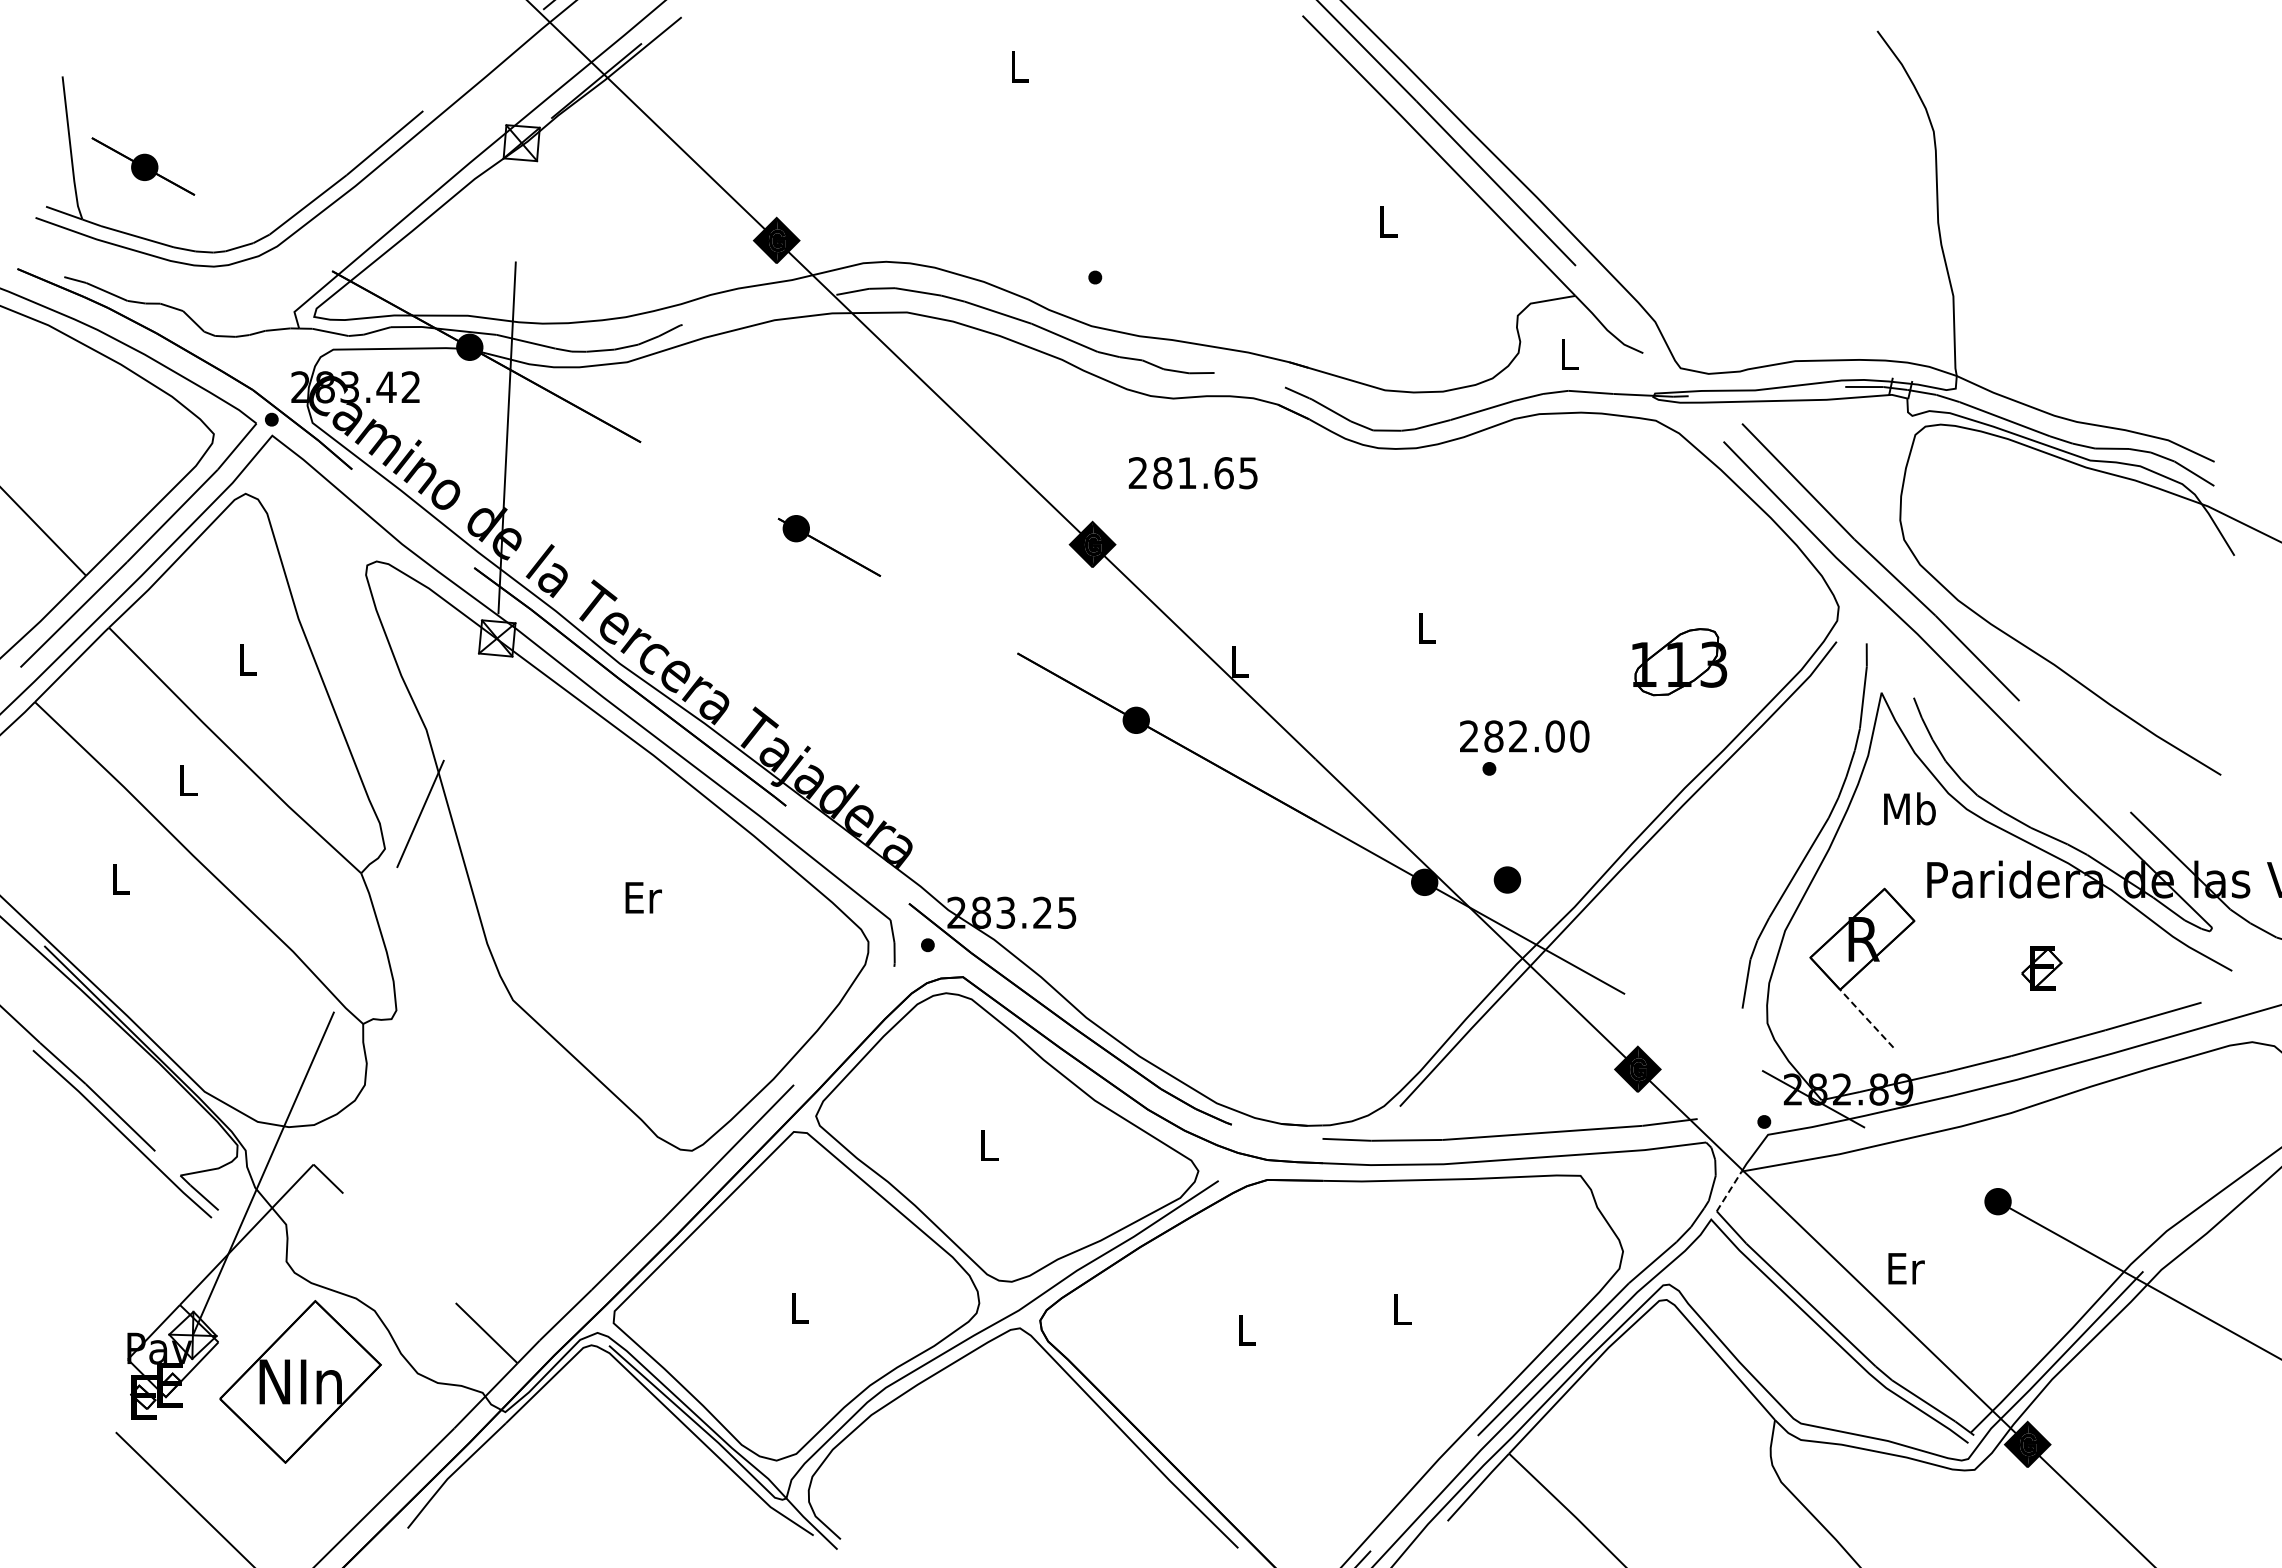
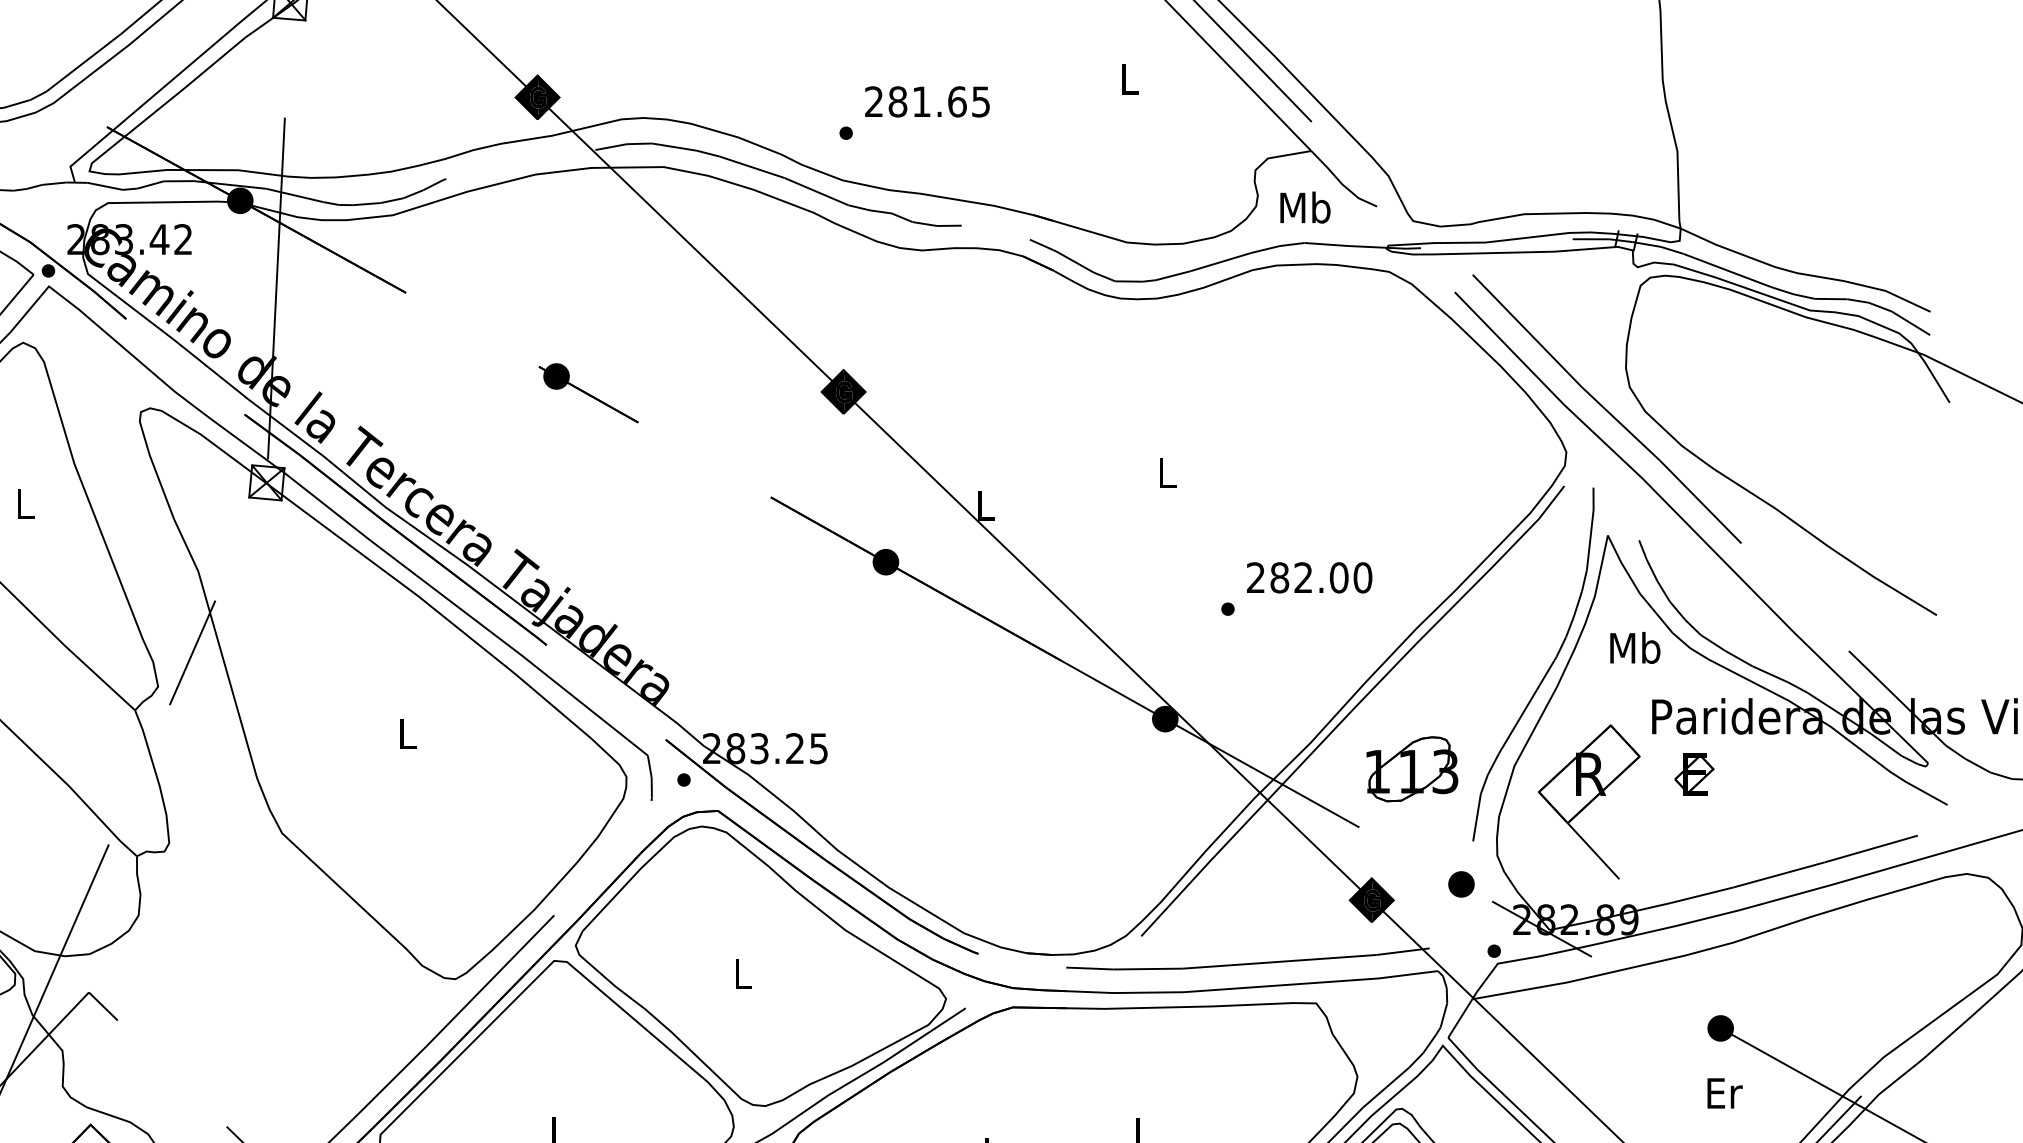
text: (1569, 353) -> (1305, 206), L -> Mb
text: (1192, 473) -> (926, 102), moved
part: (1679, 662) -> (1412, 769), moved
text: (1524, 736) -> (1309, 577), moved
part: (1507, 879) -> (1461, 883), moved
text: (643, 897) -> (408, 733), Er -> L
part: (2041, 968) -> (1694, 774), moved
line: (1866, 1018) -> (1593, 850), dashed -> solid
line: (1729, 1191) -> (1460, 1018), dashed -> solid
text: (1906, 1268) -> (1725, 1093), moved

